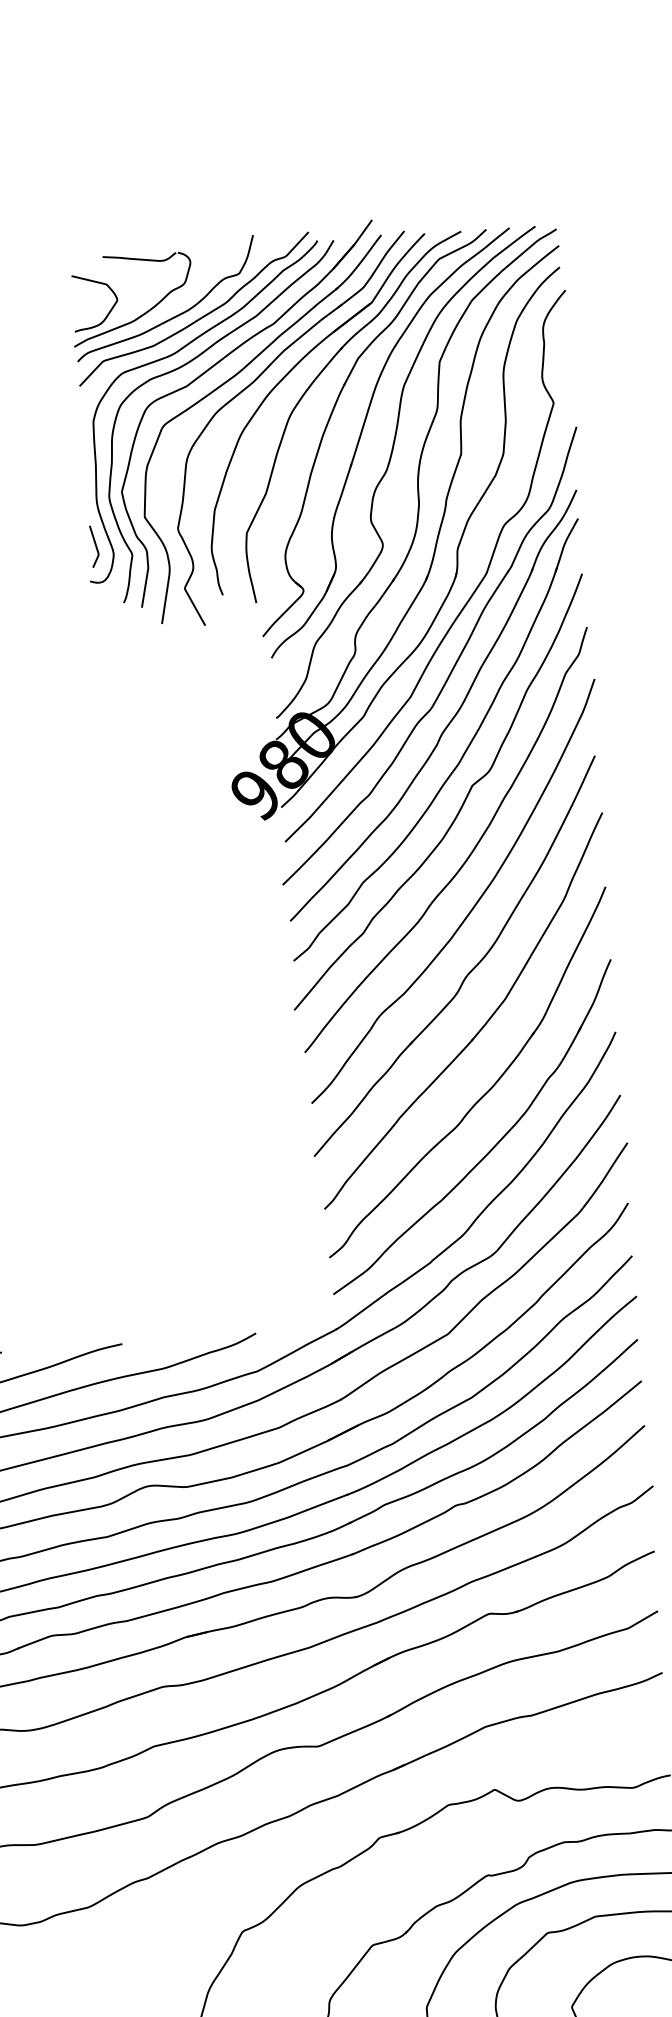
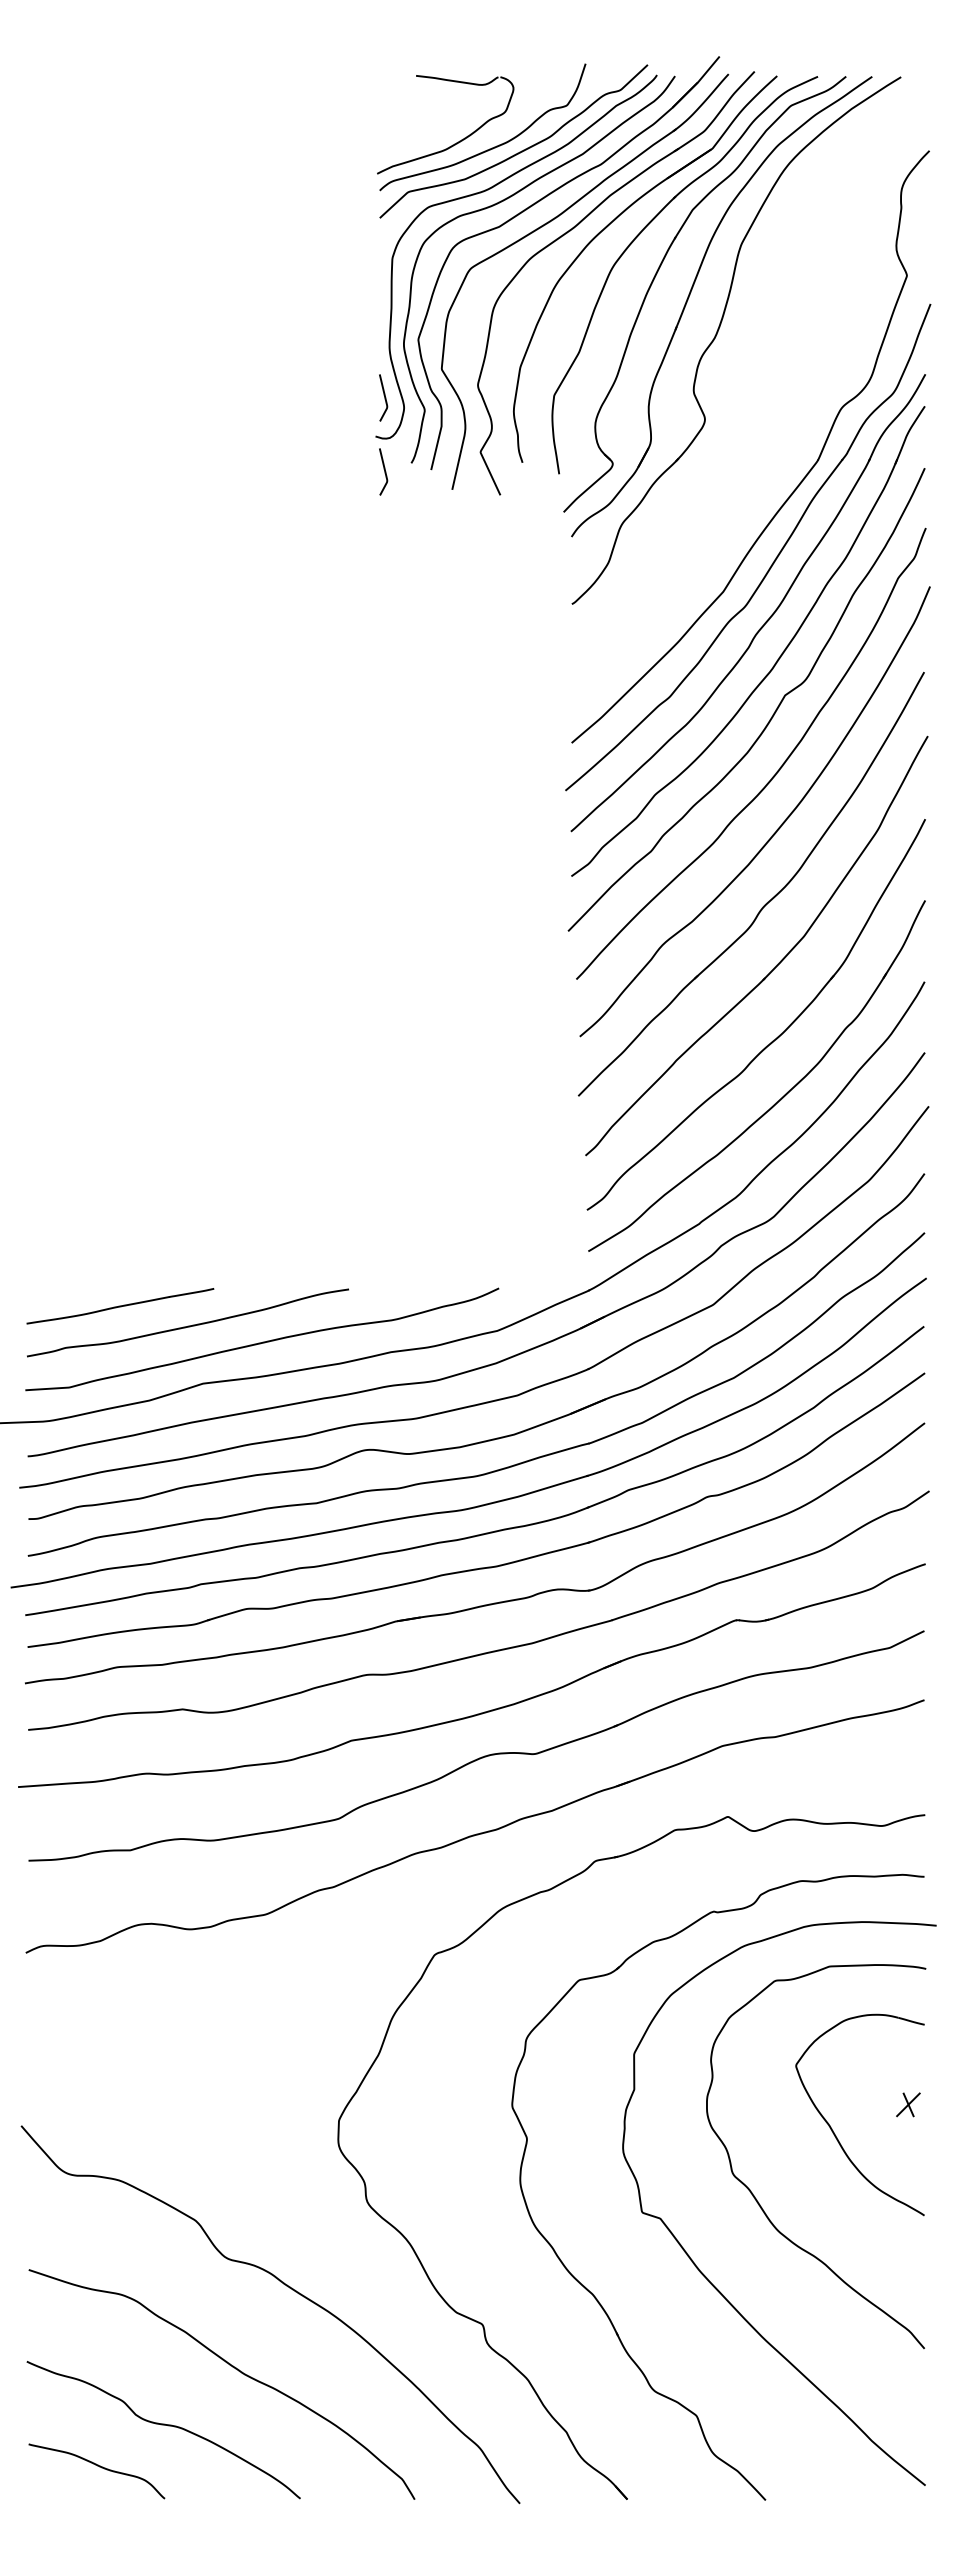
curve: (108, 311) -> (418, 137), removed
part: (415, 528) -> (742, 404), removed
curve: (100, 612) -> (384, 471), added

